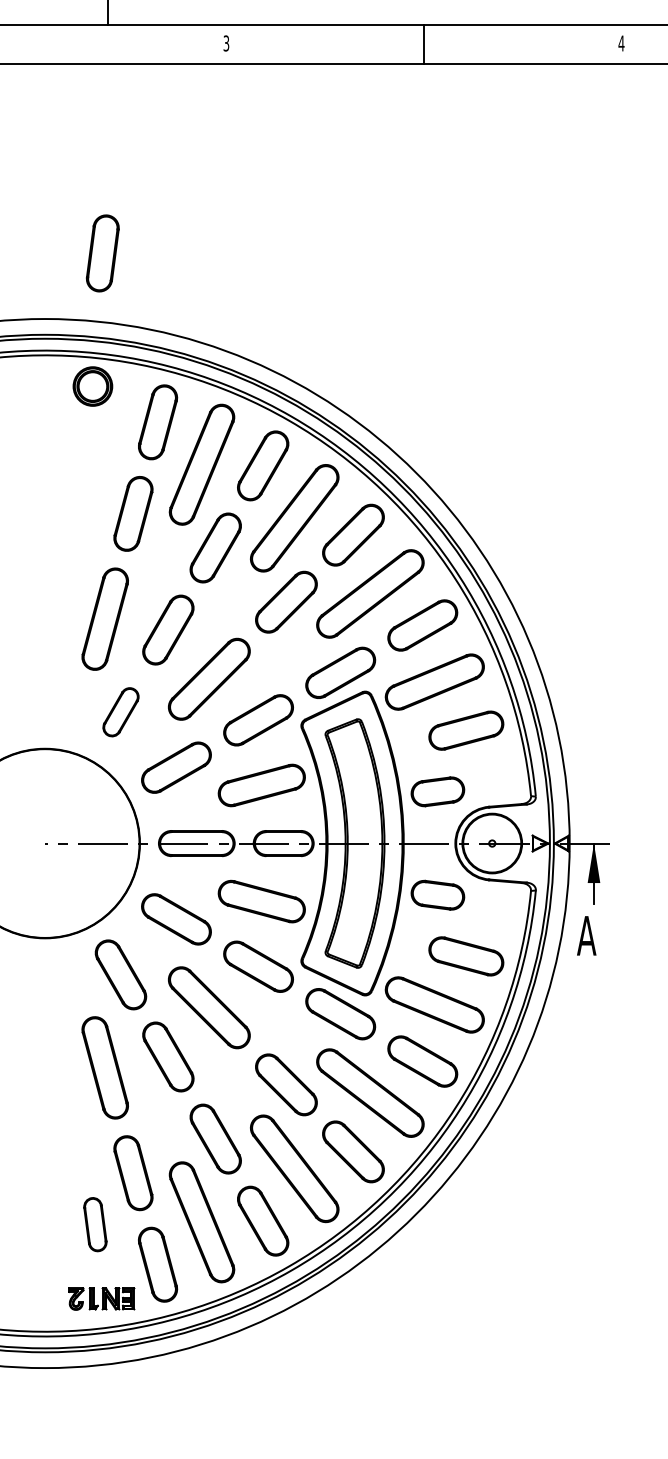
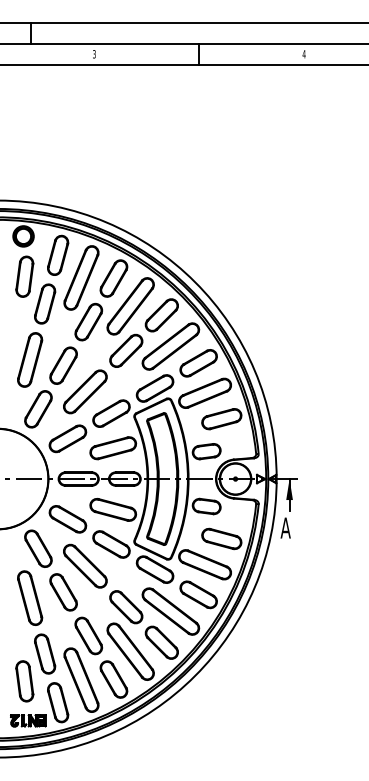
part: (102, 252) -> (24, 276), moved
part: (121, 712) -> (38, 409), size x1.43
part: (94, 1224) -> (24, 681), size x1.43

